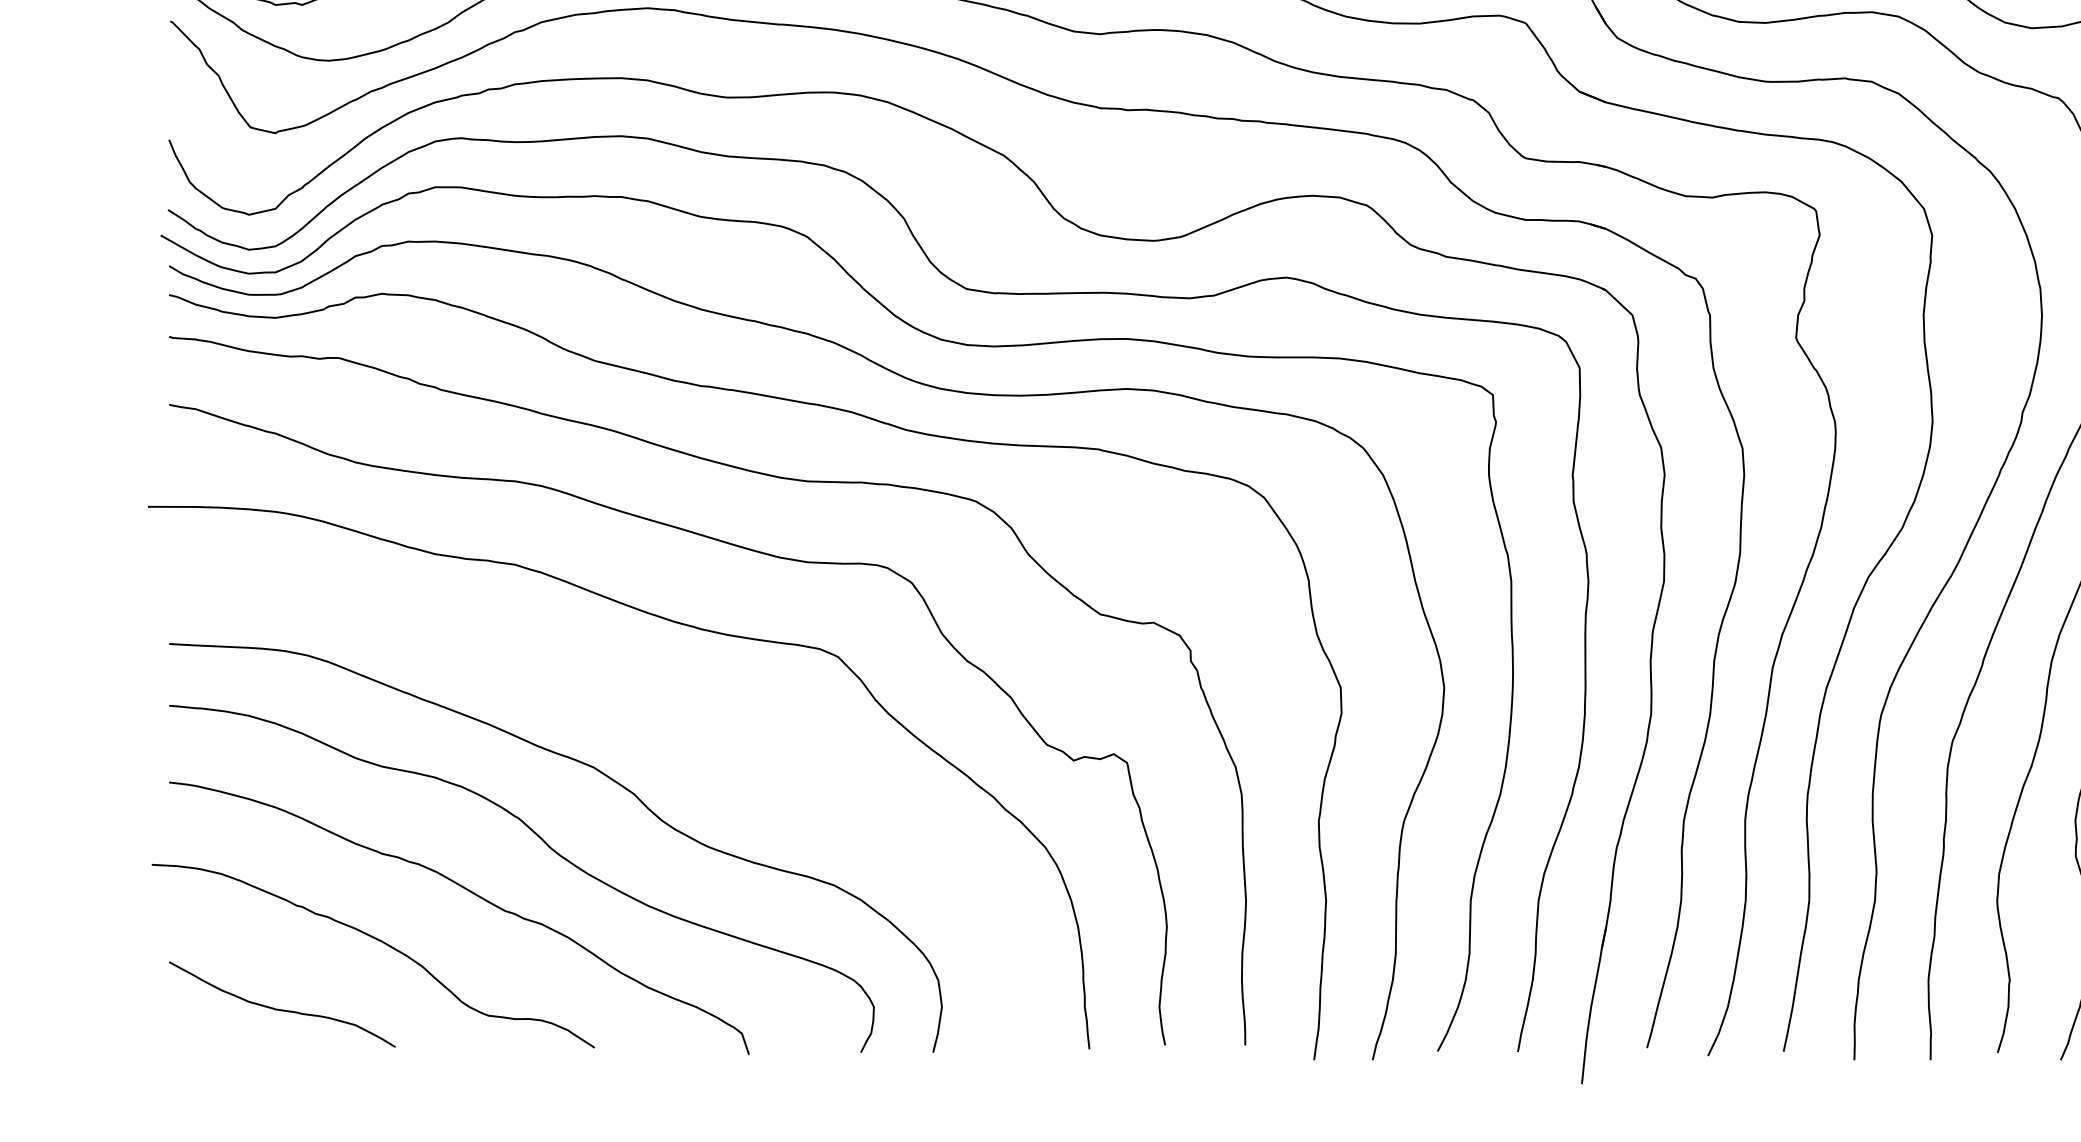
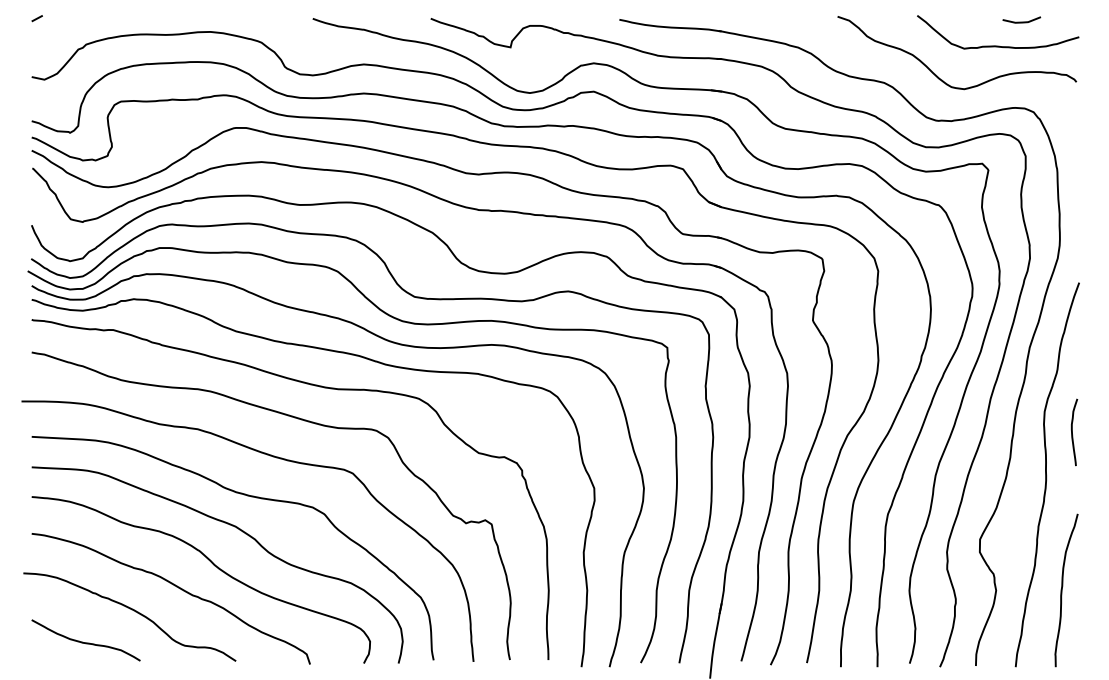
curve: (618, 704) -> (247, 496), added

